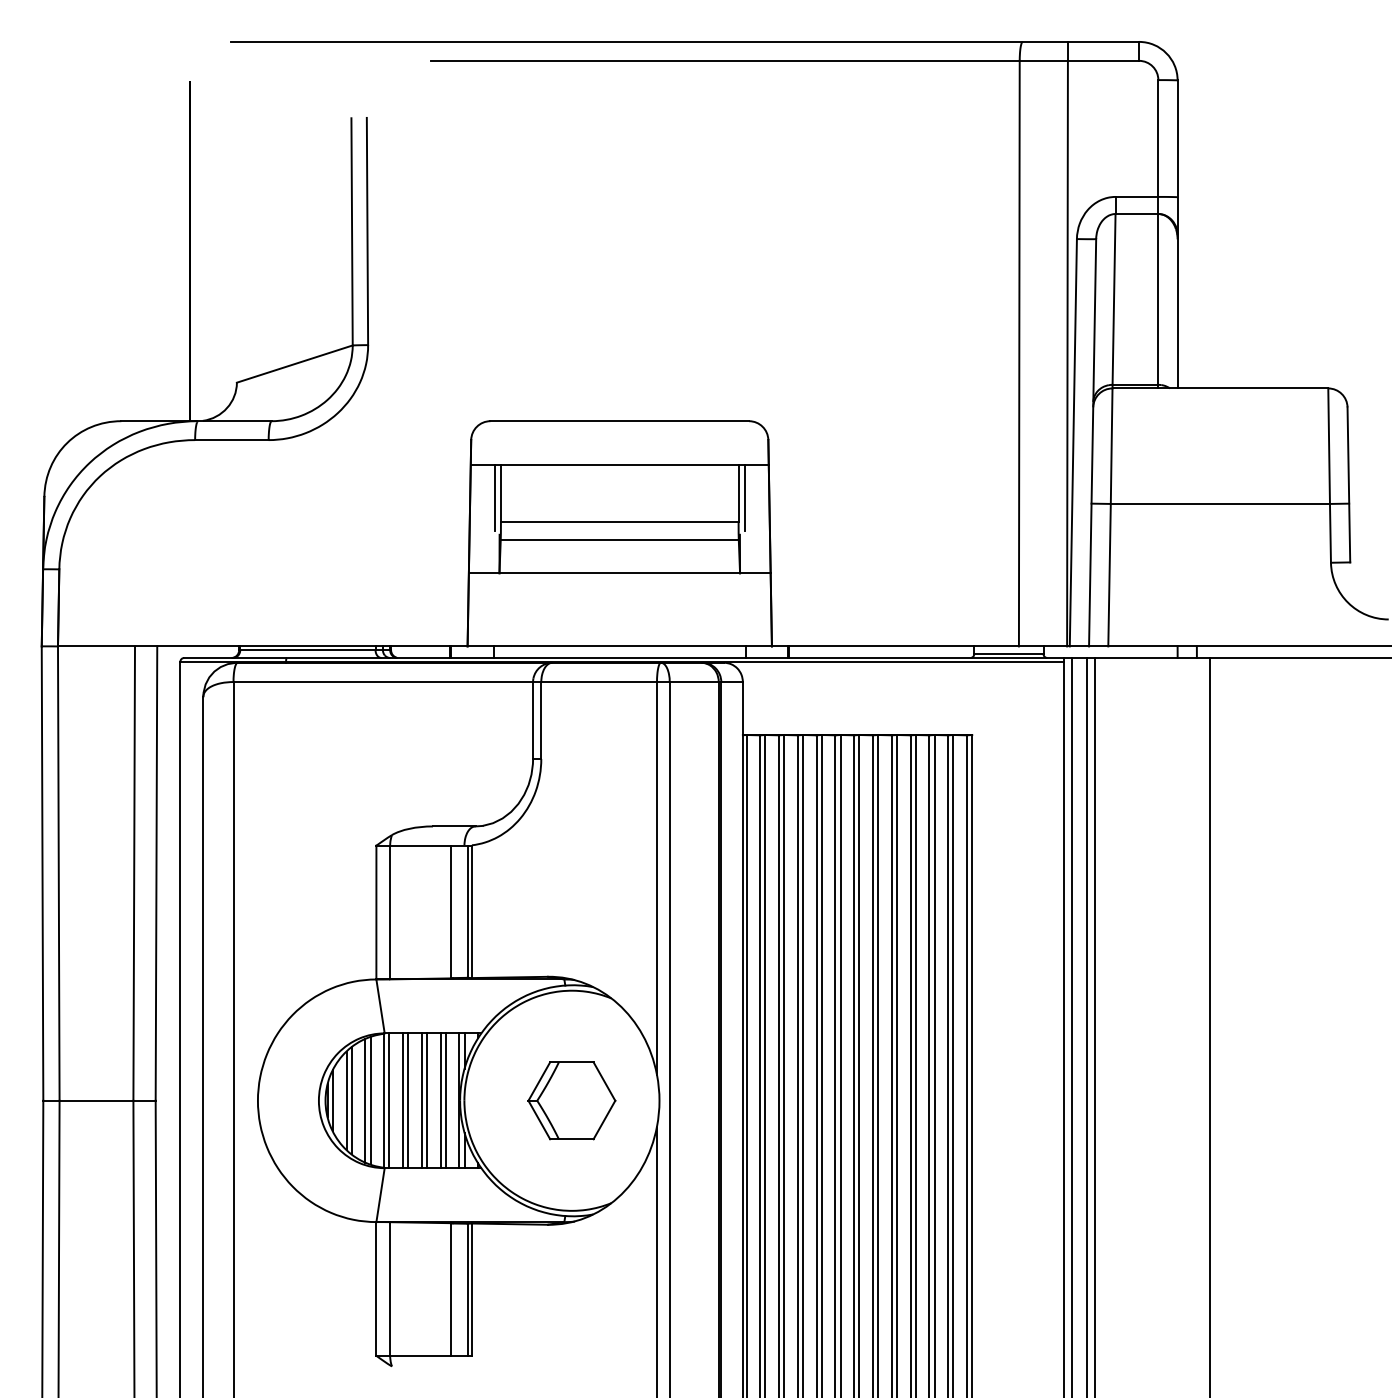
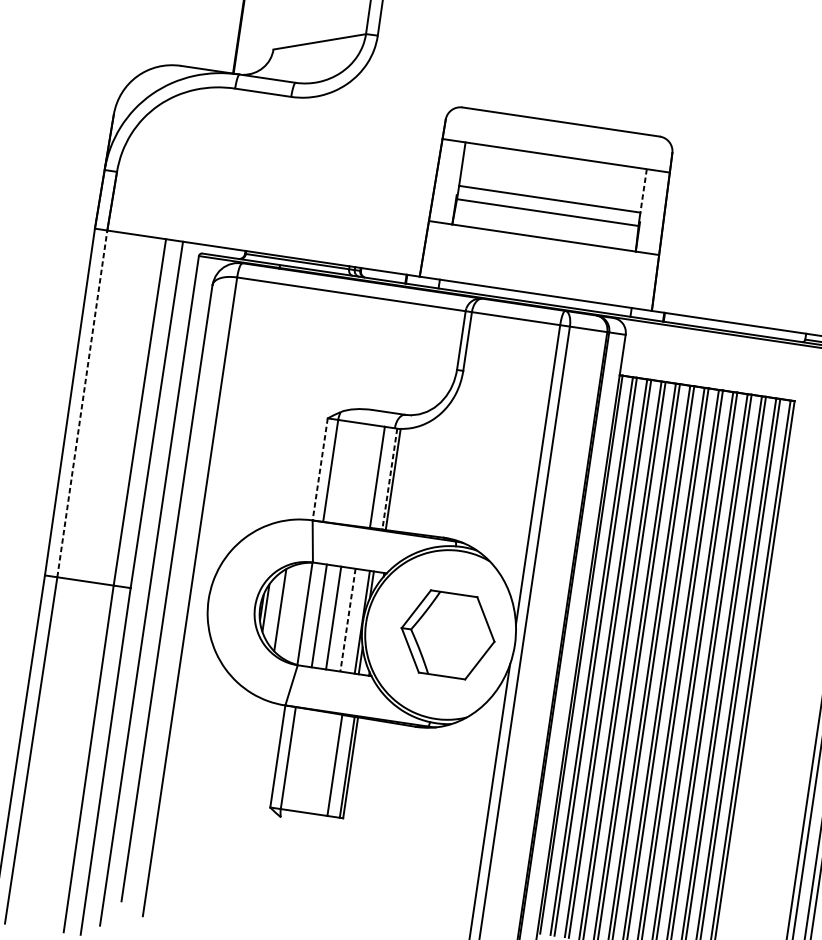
line: (738, 494) -> (643, 191), solid -> dashed
line: (494, 497) -> (457, 166), removed
line: (744, 497) -> (647, 194), removed
line: (58, 873) -> (82, 403), solid -> dashed
line: (376, 912) -> (320, 469), solid -> dashed
line: (467, 912) -> (389, 479), solid -> dashed
line: (346, 1100) -> (276, 609), removed
line: (365, 1100) -> (290, 611), removed
line: (370, 1100) -> (294, 612), removed
line: (389, 1100) -> (309, 614), removed
line: (408, 1100) -> (323, 616), removed
line: (427, 1100) -> (338, 618), removed
line: (445, 1100) -> (351, 620), removed
part: (571, 1100) -> (447, 634), size x1.4
line: (440, 1101) -> (347, 620), solid -> dashed

